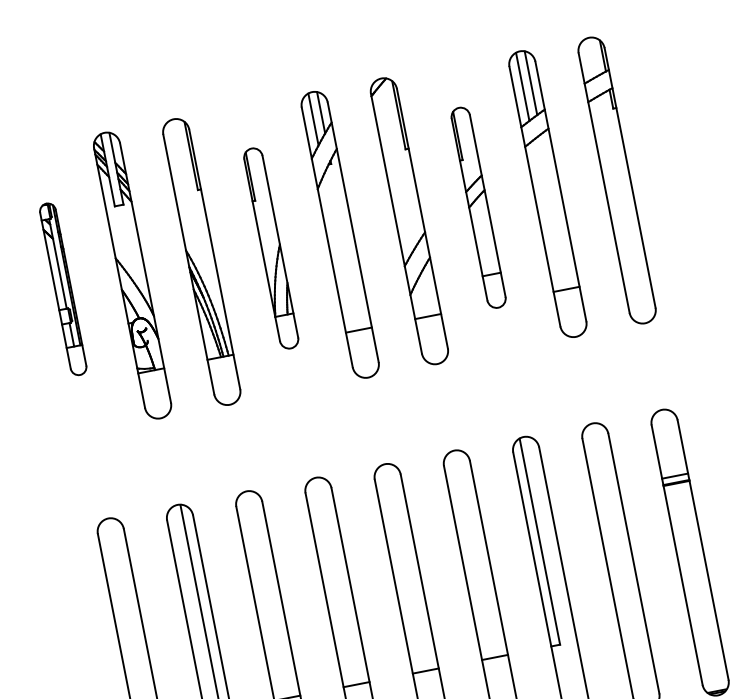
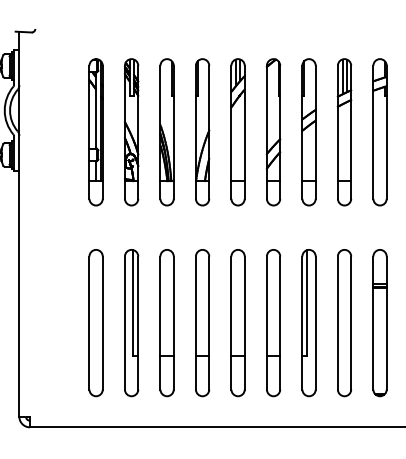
part: (477, 208) -> (308, 132), size x1.43
part: (270, 248) -> (202, 132), size x1.43
part: (62, 289) -> (95, 132), size x1.67

